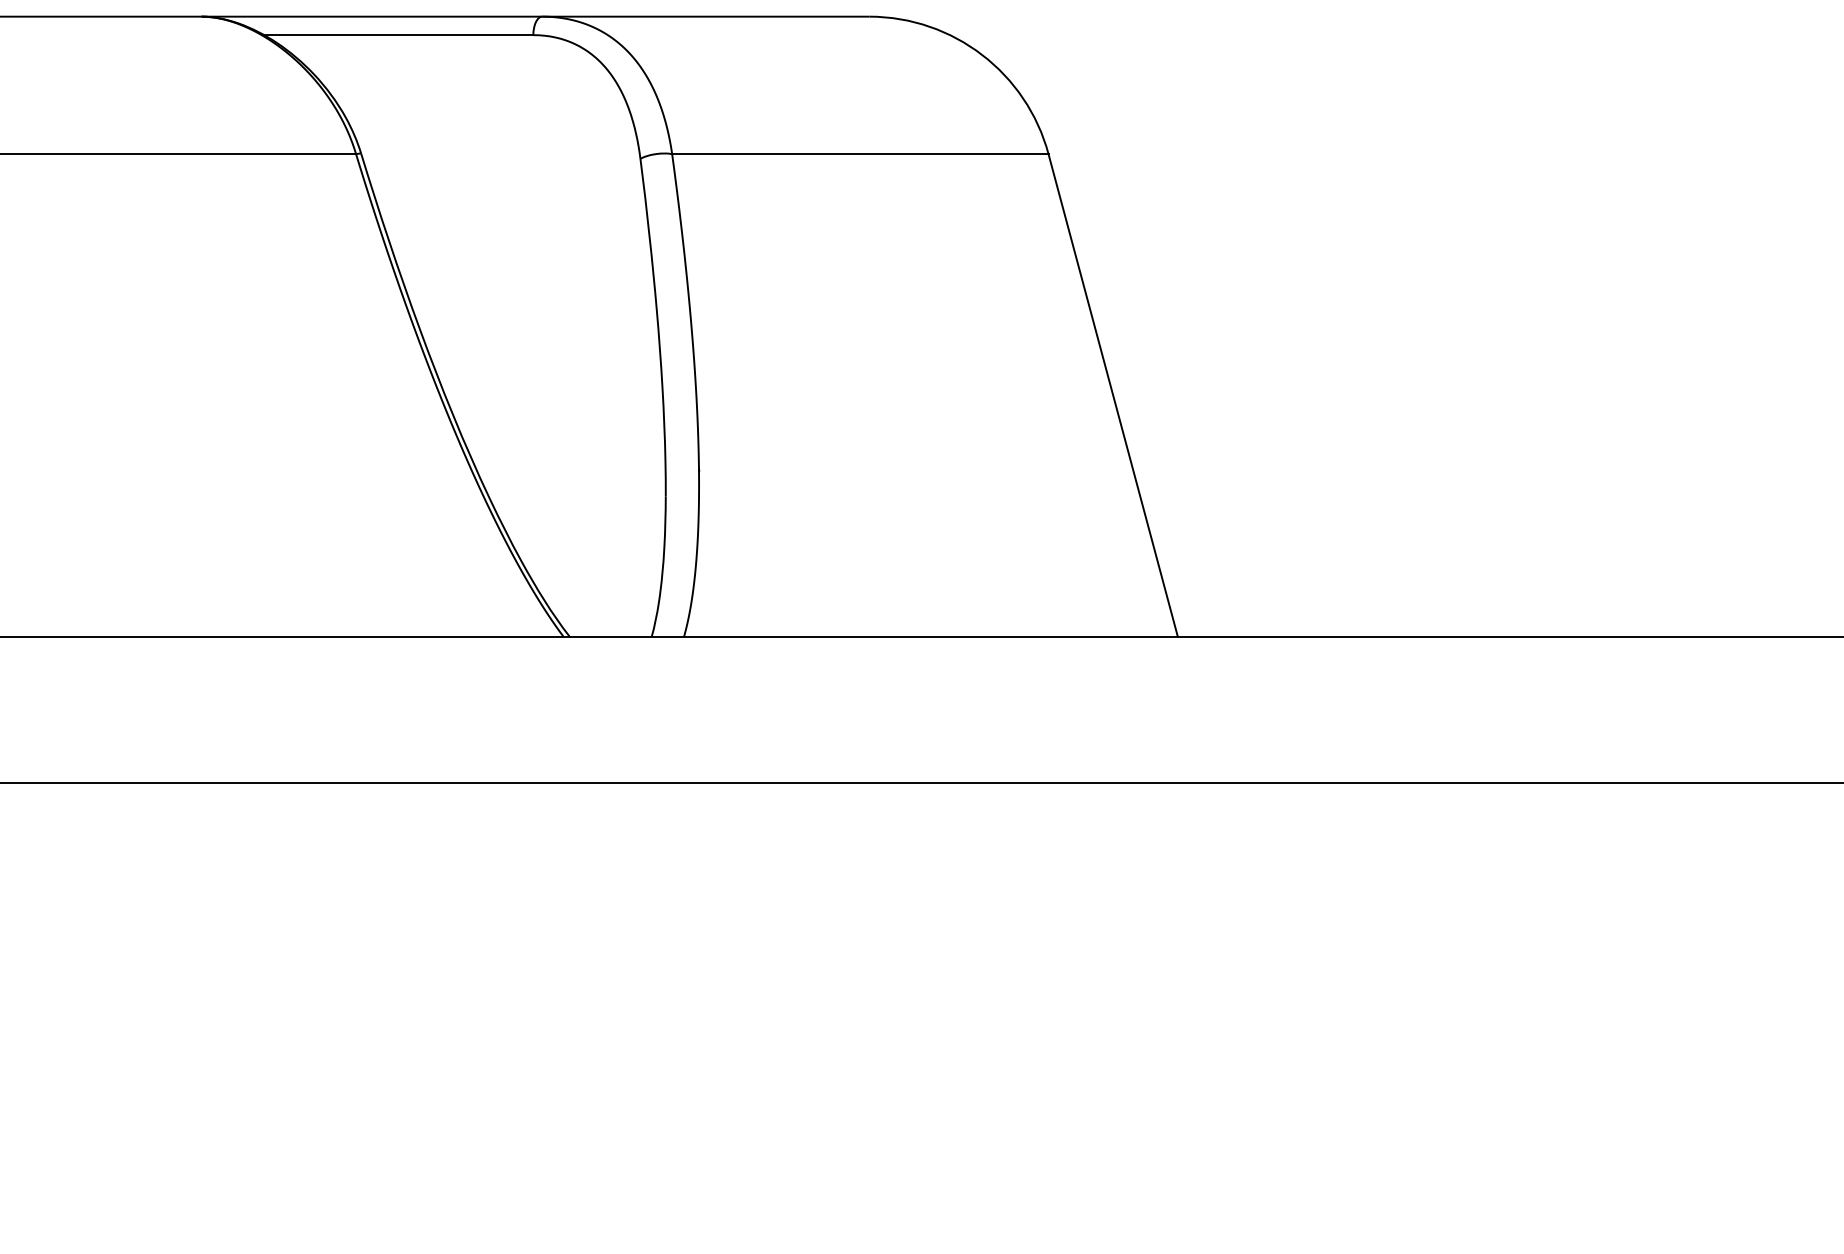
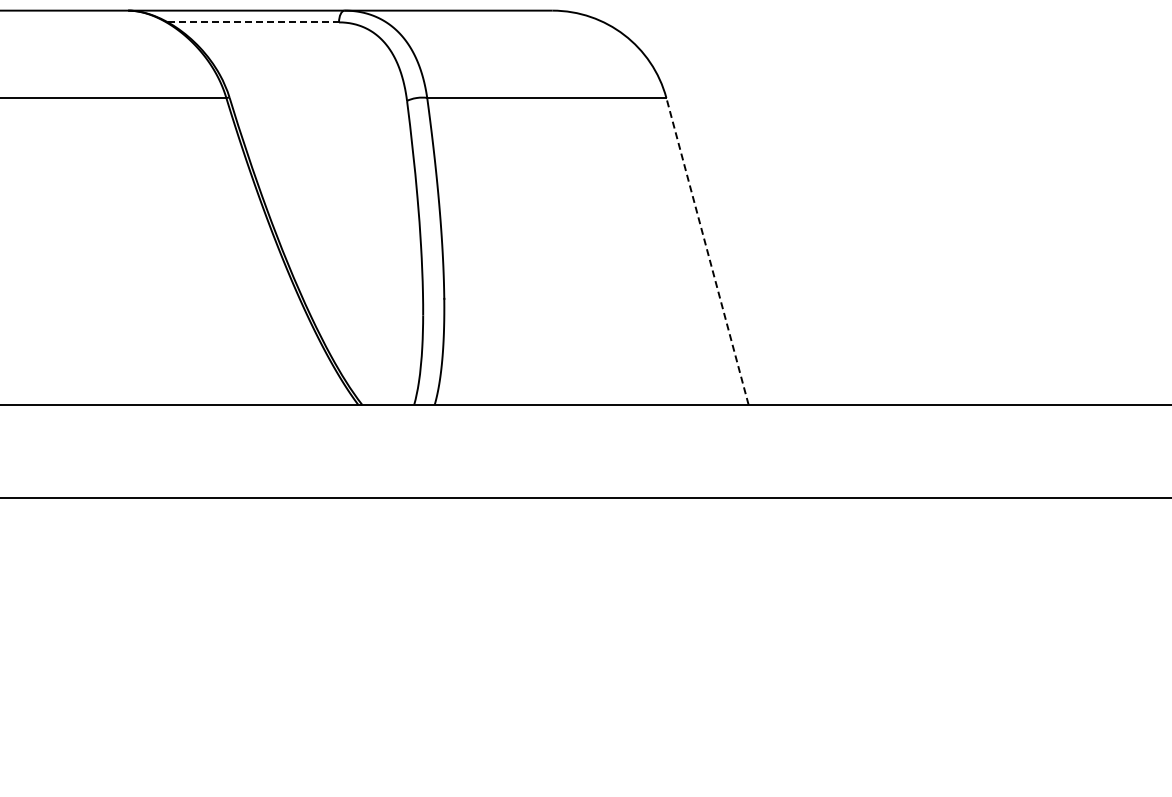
line: (400, 35) -> (254, 22), solid -> dashed
line: (1113, 395) -> (707, 251), solid -> dashed

